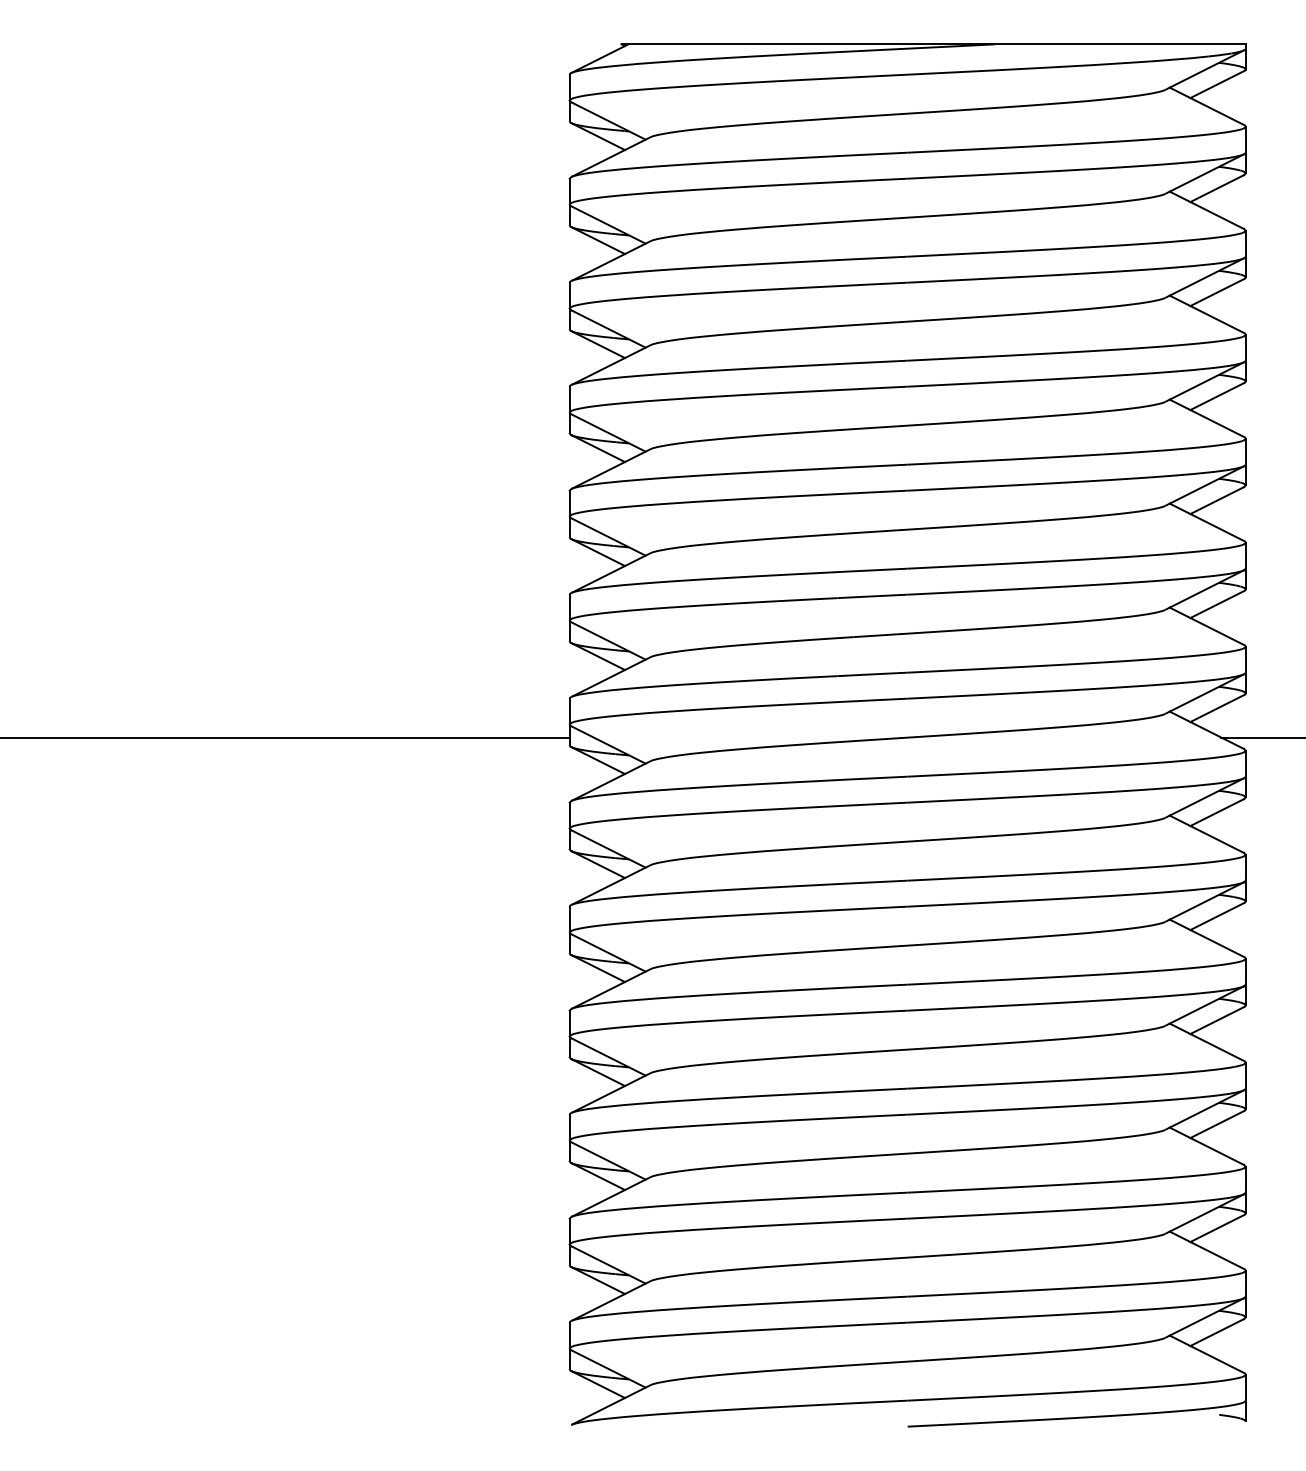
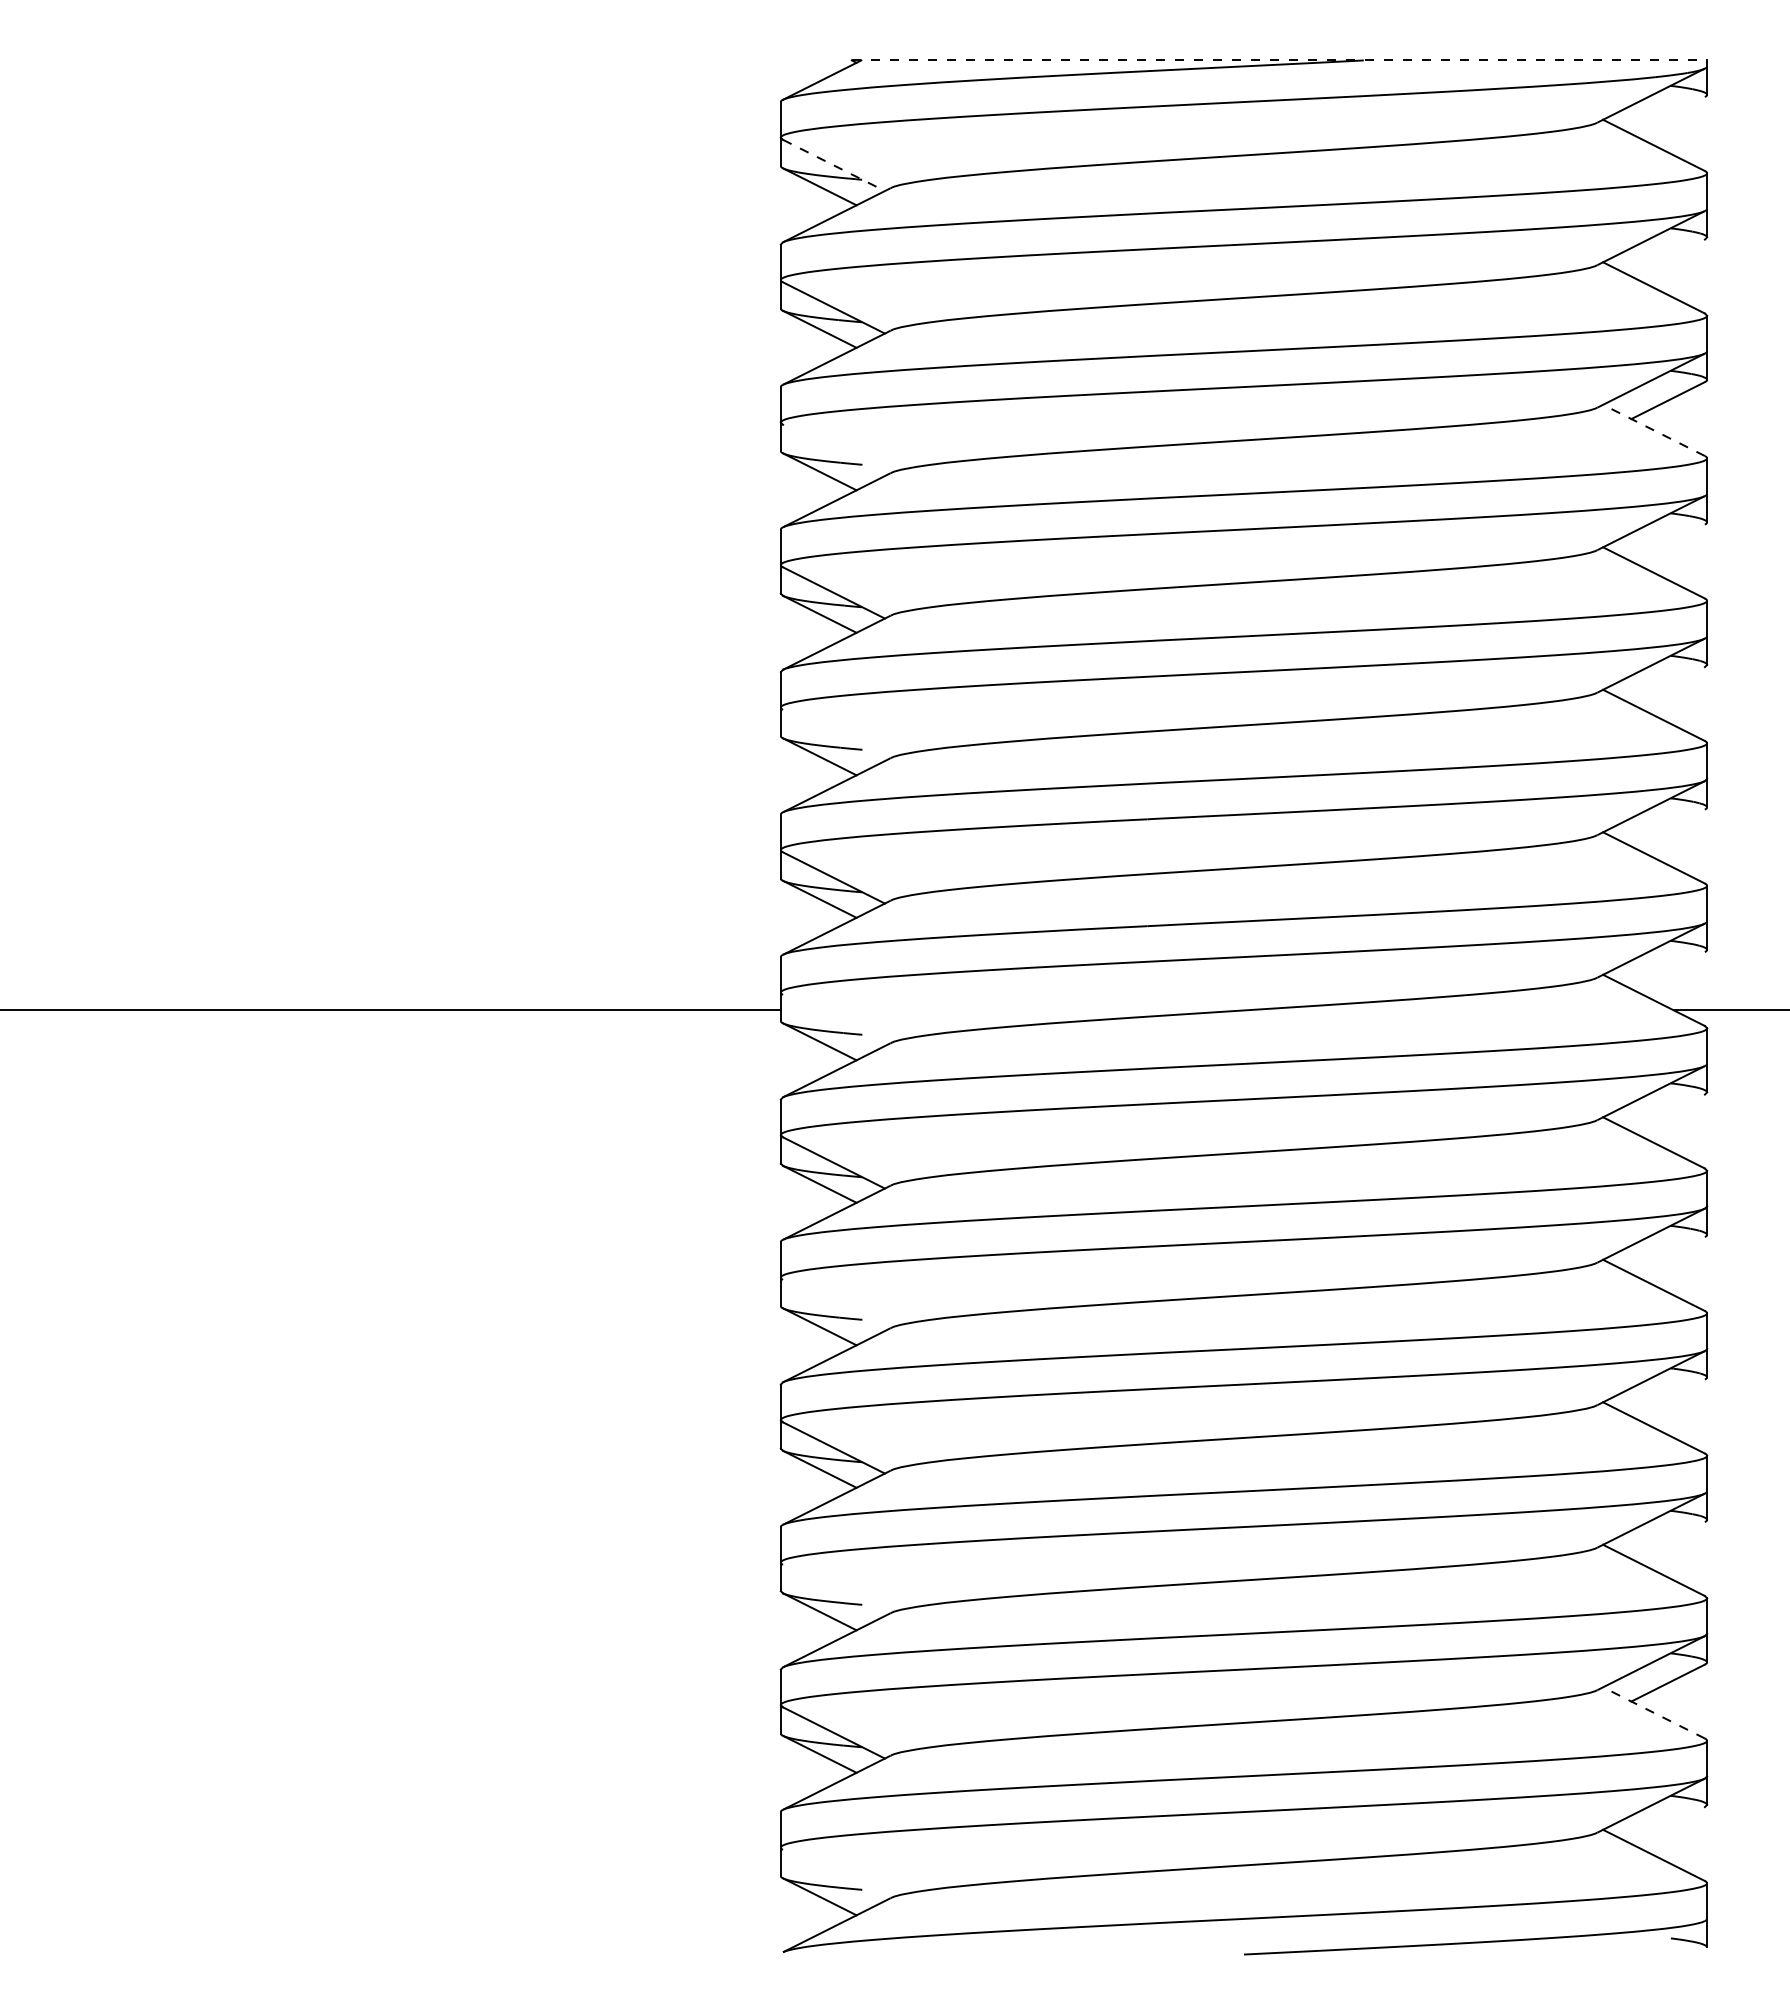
line: (933, 44) -> (1279, 60), solid -> dashed
line: (1216, 84) -> (1667, 115), removed
line: (608, 121) -> (833, 165), solid -> dashed
line: (1216, 188) -> (1667, 257), removed
line: (1207, 314) -> (1654, 430), solid -> dashed
line: (608, 329) -> (833, 450), removed
line: (1216, 396) -> (1667, 542), removed
line: (1216, 500) -> (1667, 685), removed
line: (608, 536) -> (833, 735), removed
line: (1216, 604) -> (1667, 827), removed
line: (1216, 708) -> (1667, 970), removed
line: (608, 744) -> (833, 1020), removed
line: (1216, 812) -> (1667, 1112), removed
line: (1216, 916) -> (1667, 1255), removed
line: (608, 952) -> (833, 1305), removed
line: (1216, 1020) -> (1667, 1397), removed
line: (1216, 1124) -> (1667, 1540), removed
line: (608, 1160) -> (833, 1590), removed
line: (1207, 1250) -> (1654, 1712), solid -> dashed
line: (1216, 1332) -> (1667, 1825), removed
line: (608, 1368) -> (833, 1875), removed

